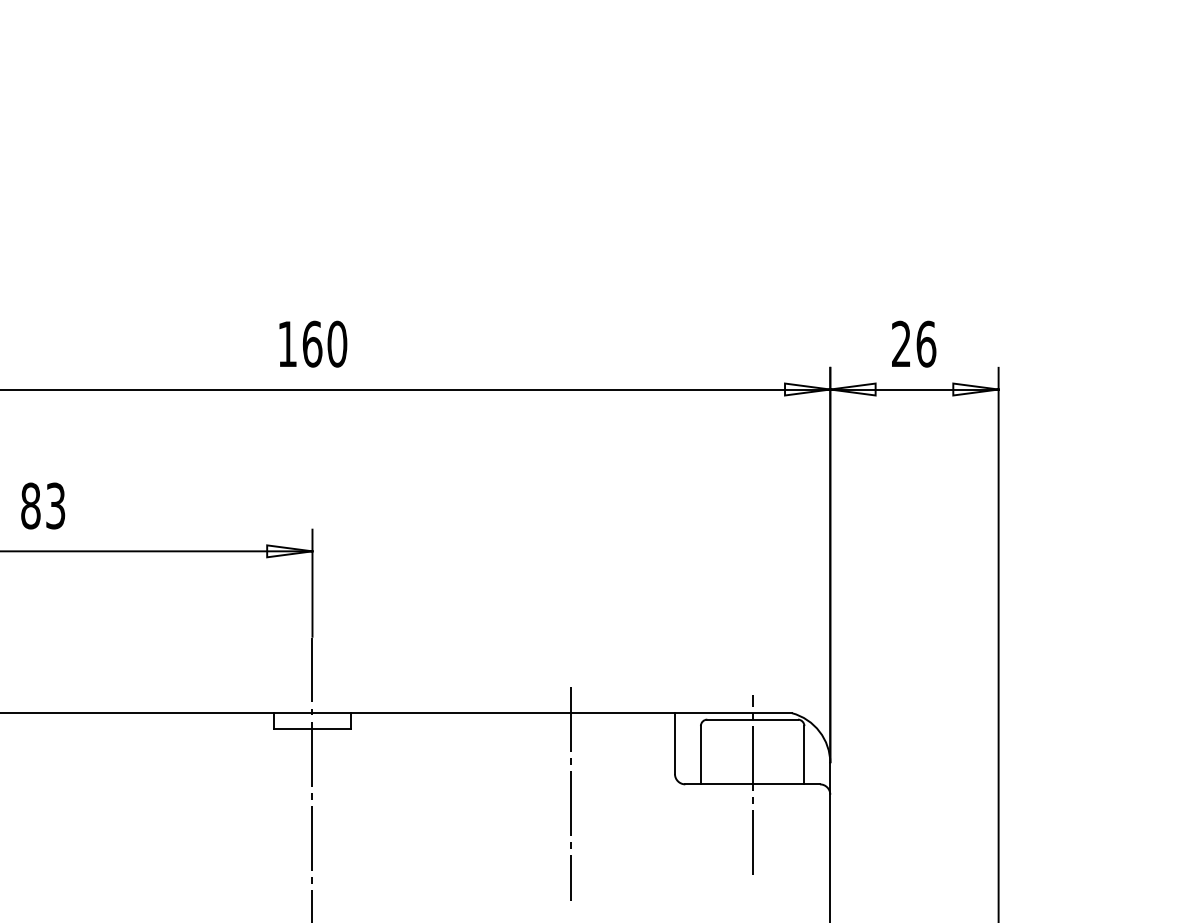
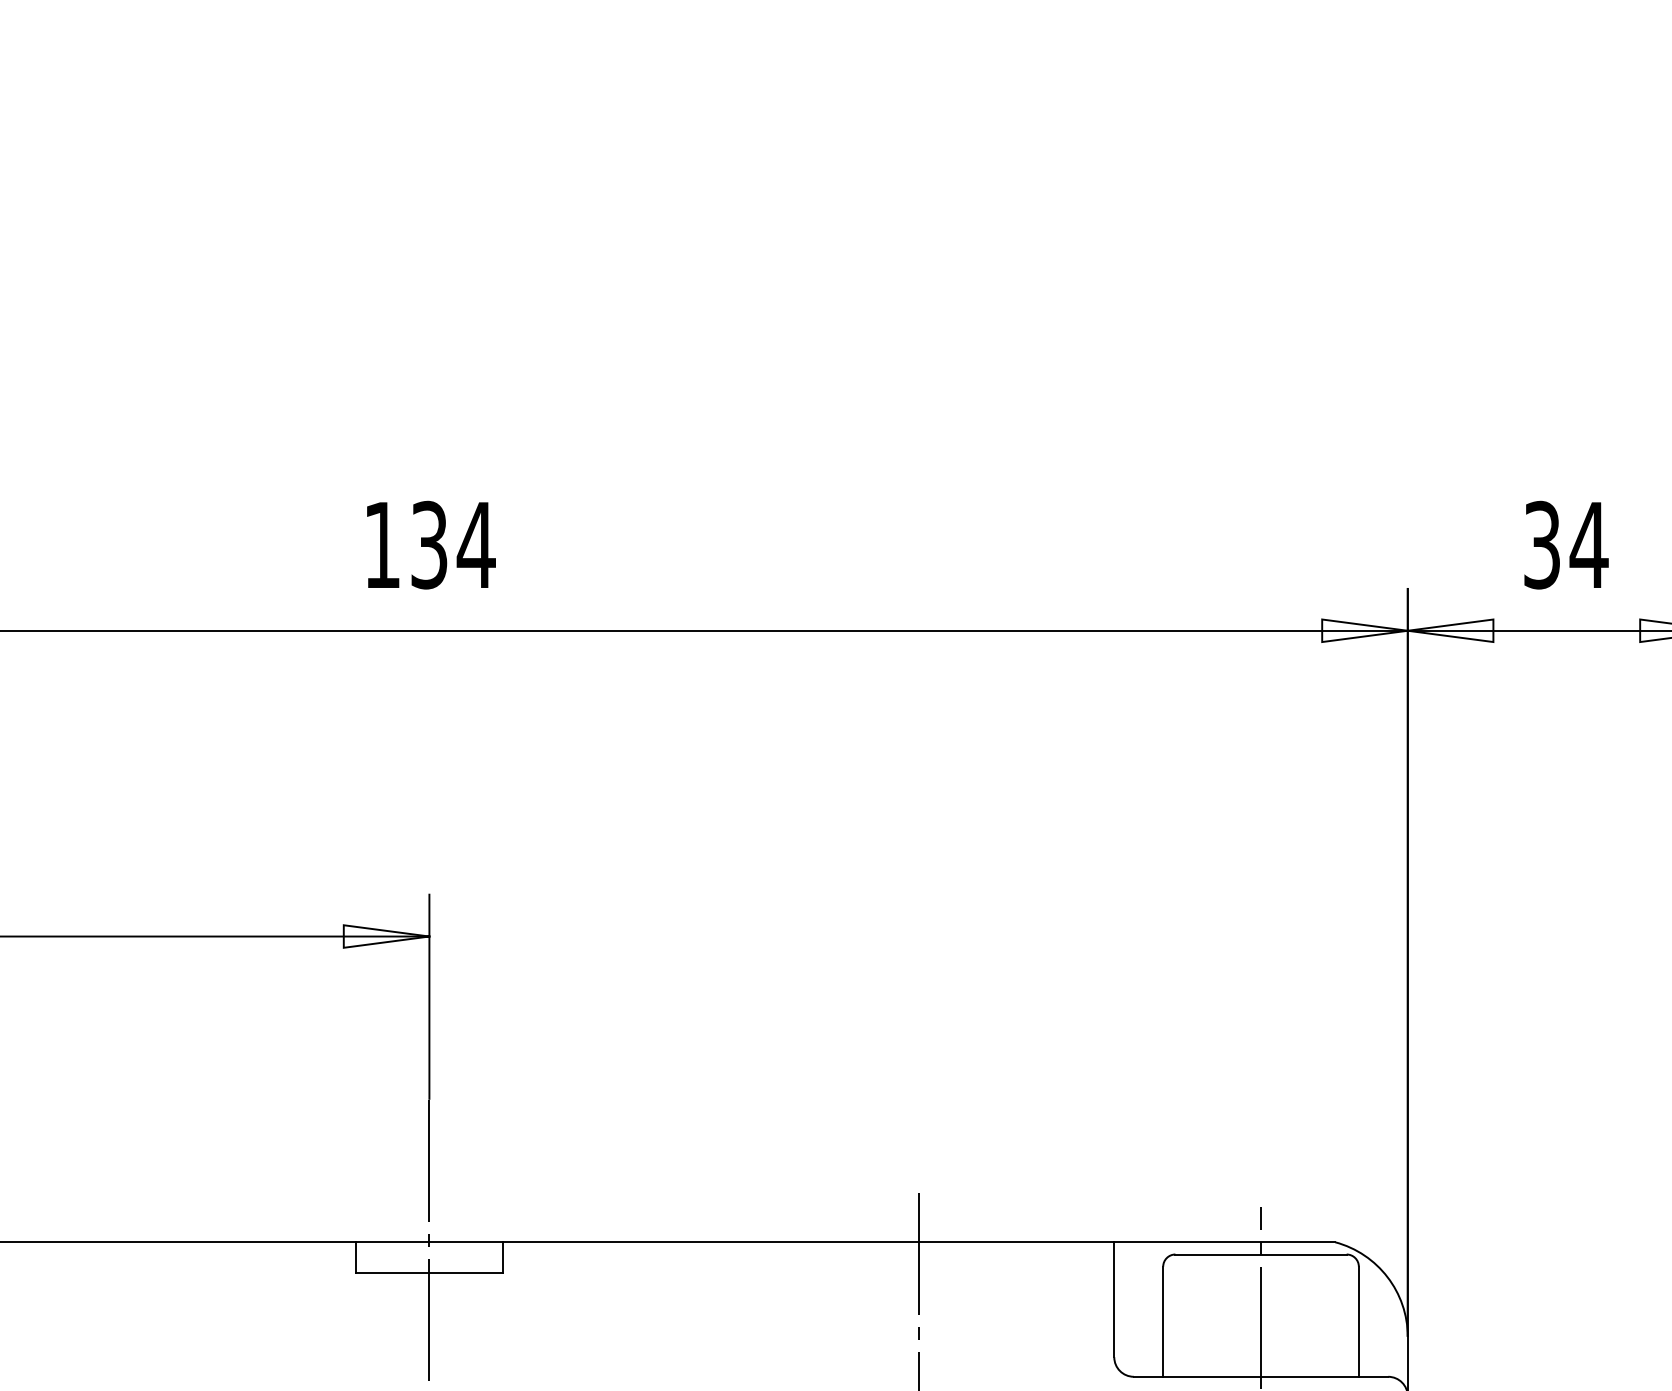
text: (324, 343) -> (452, 543), 160 -> 134
text: (914, 343) -> (1566, 543), 26 -> 34

